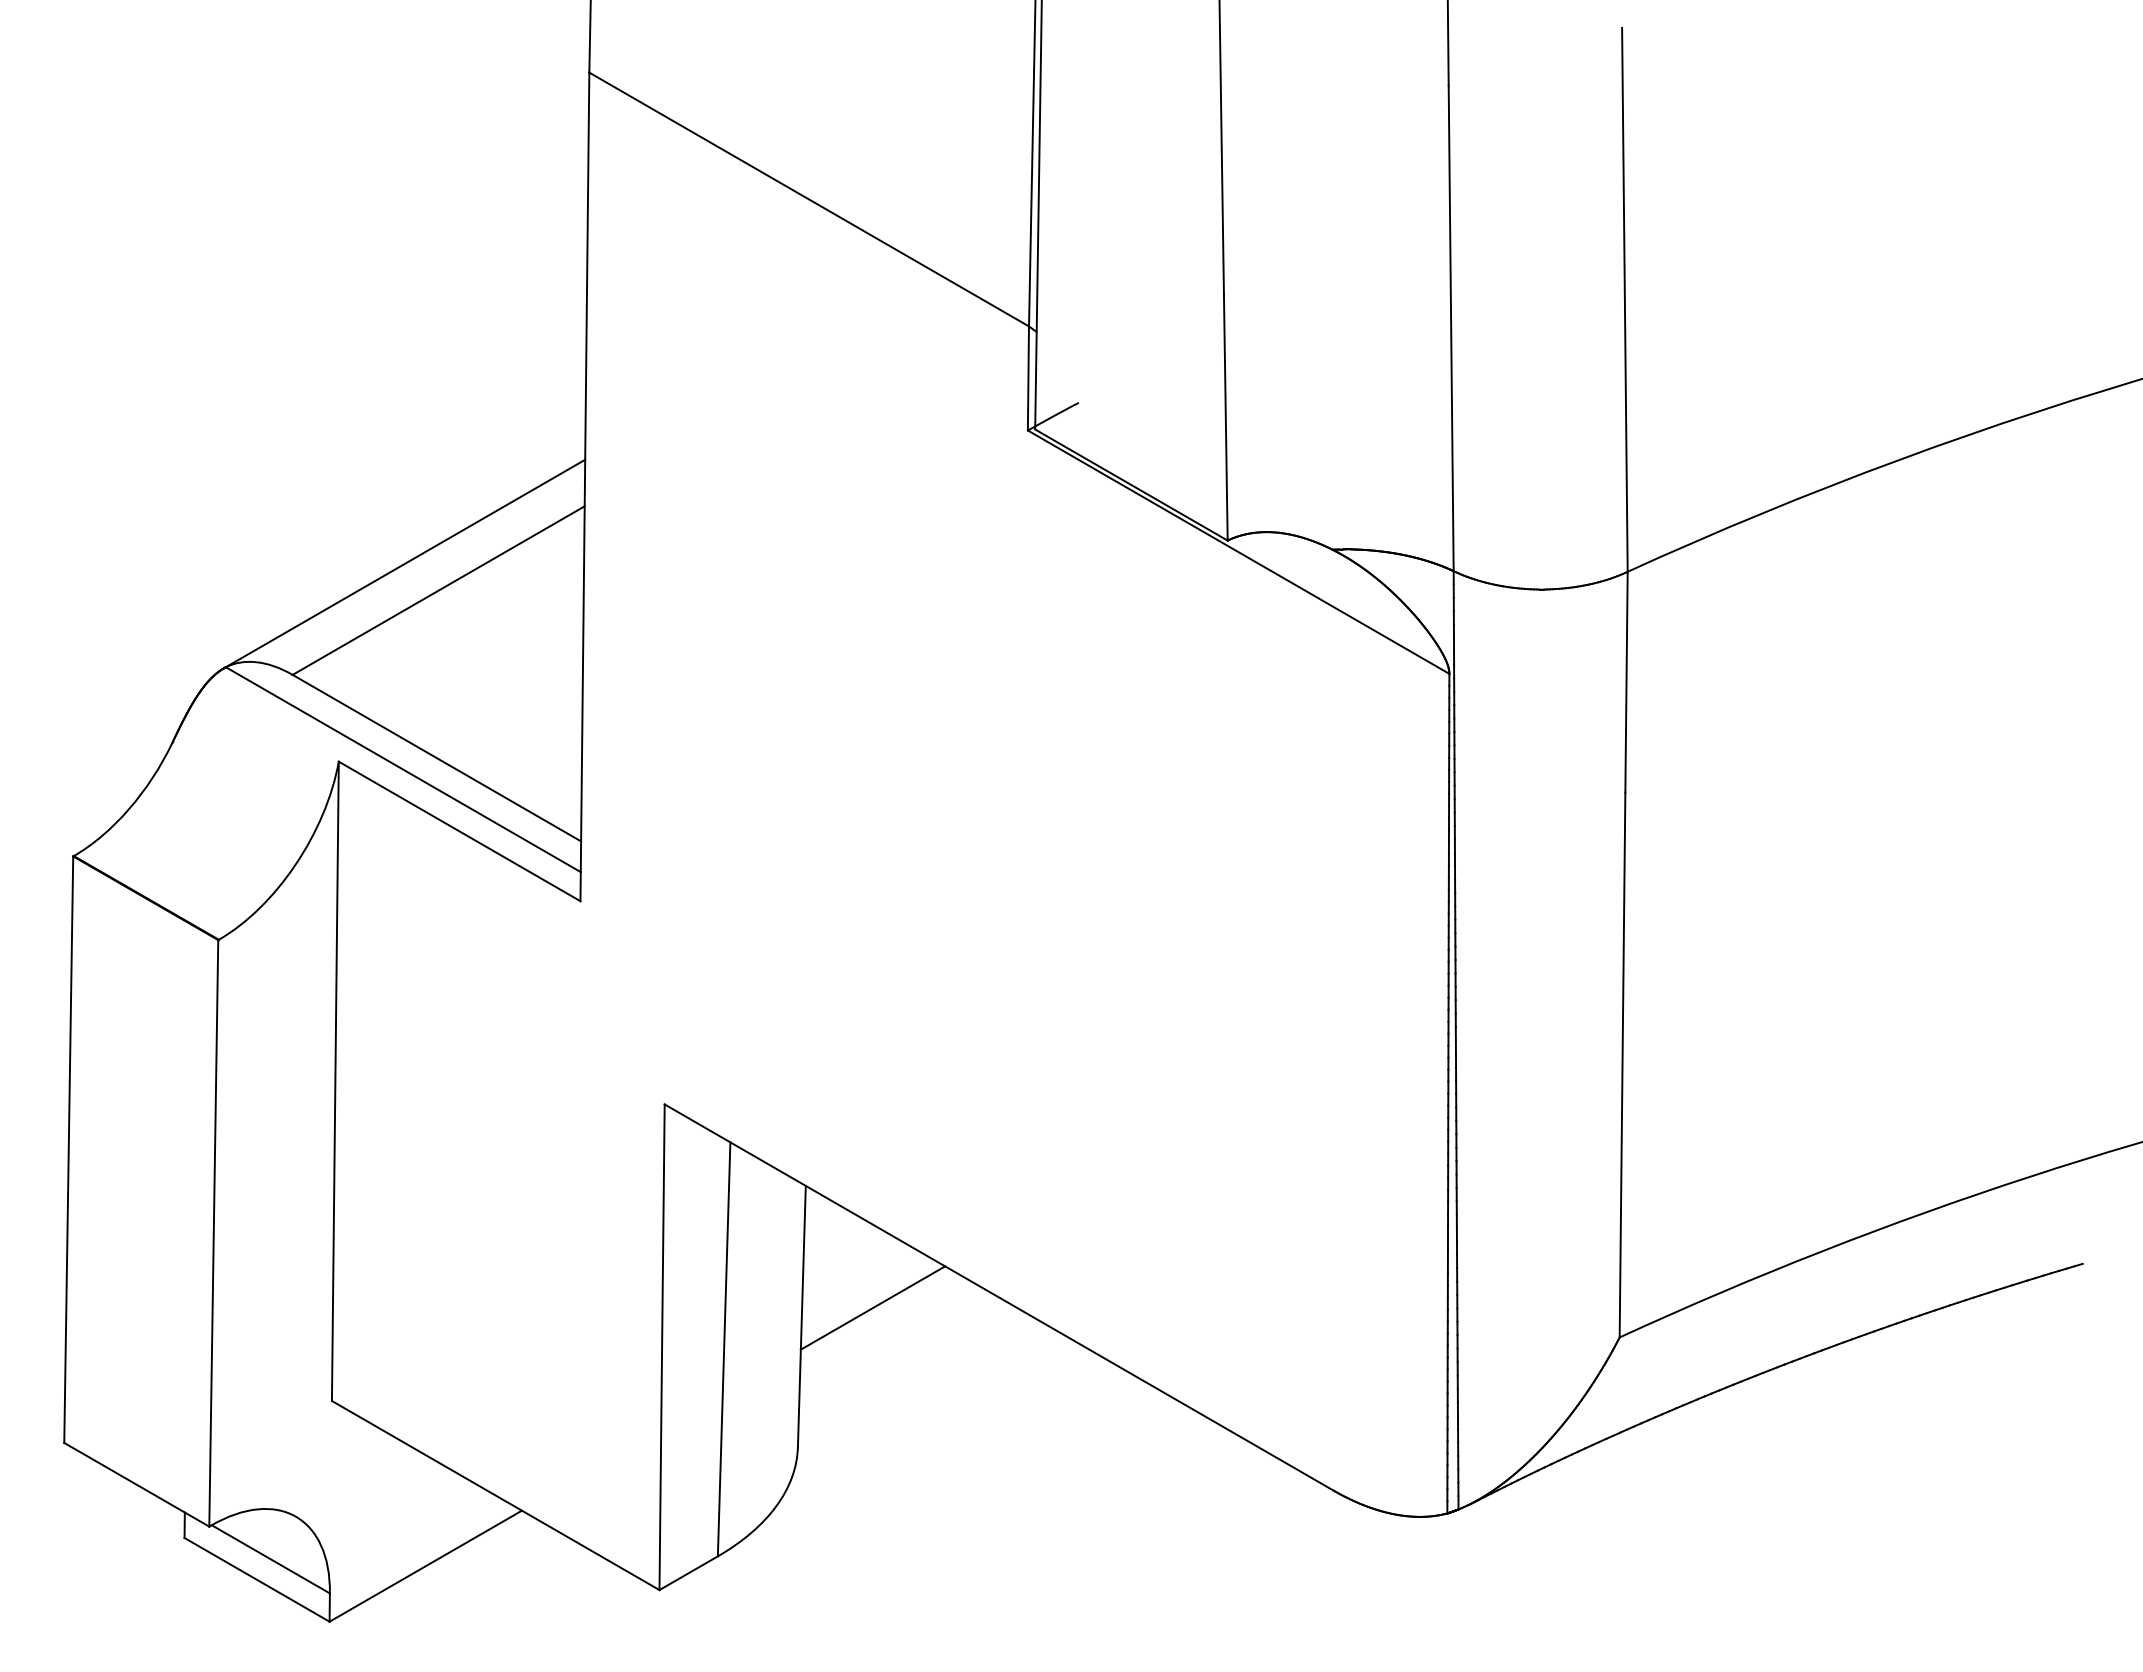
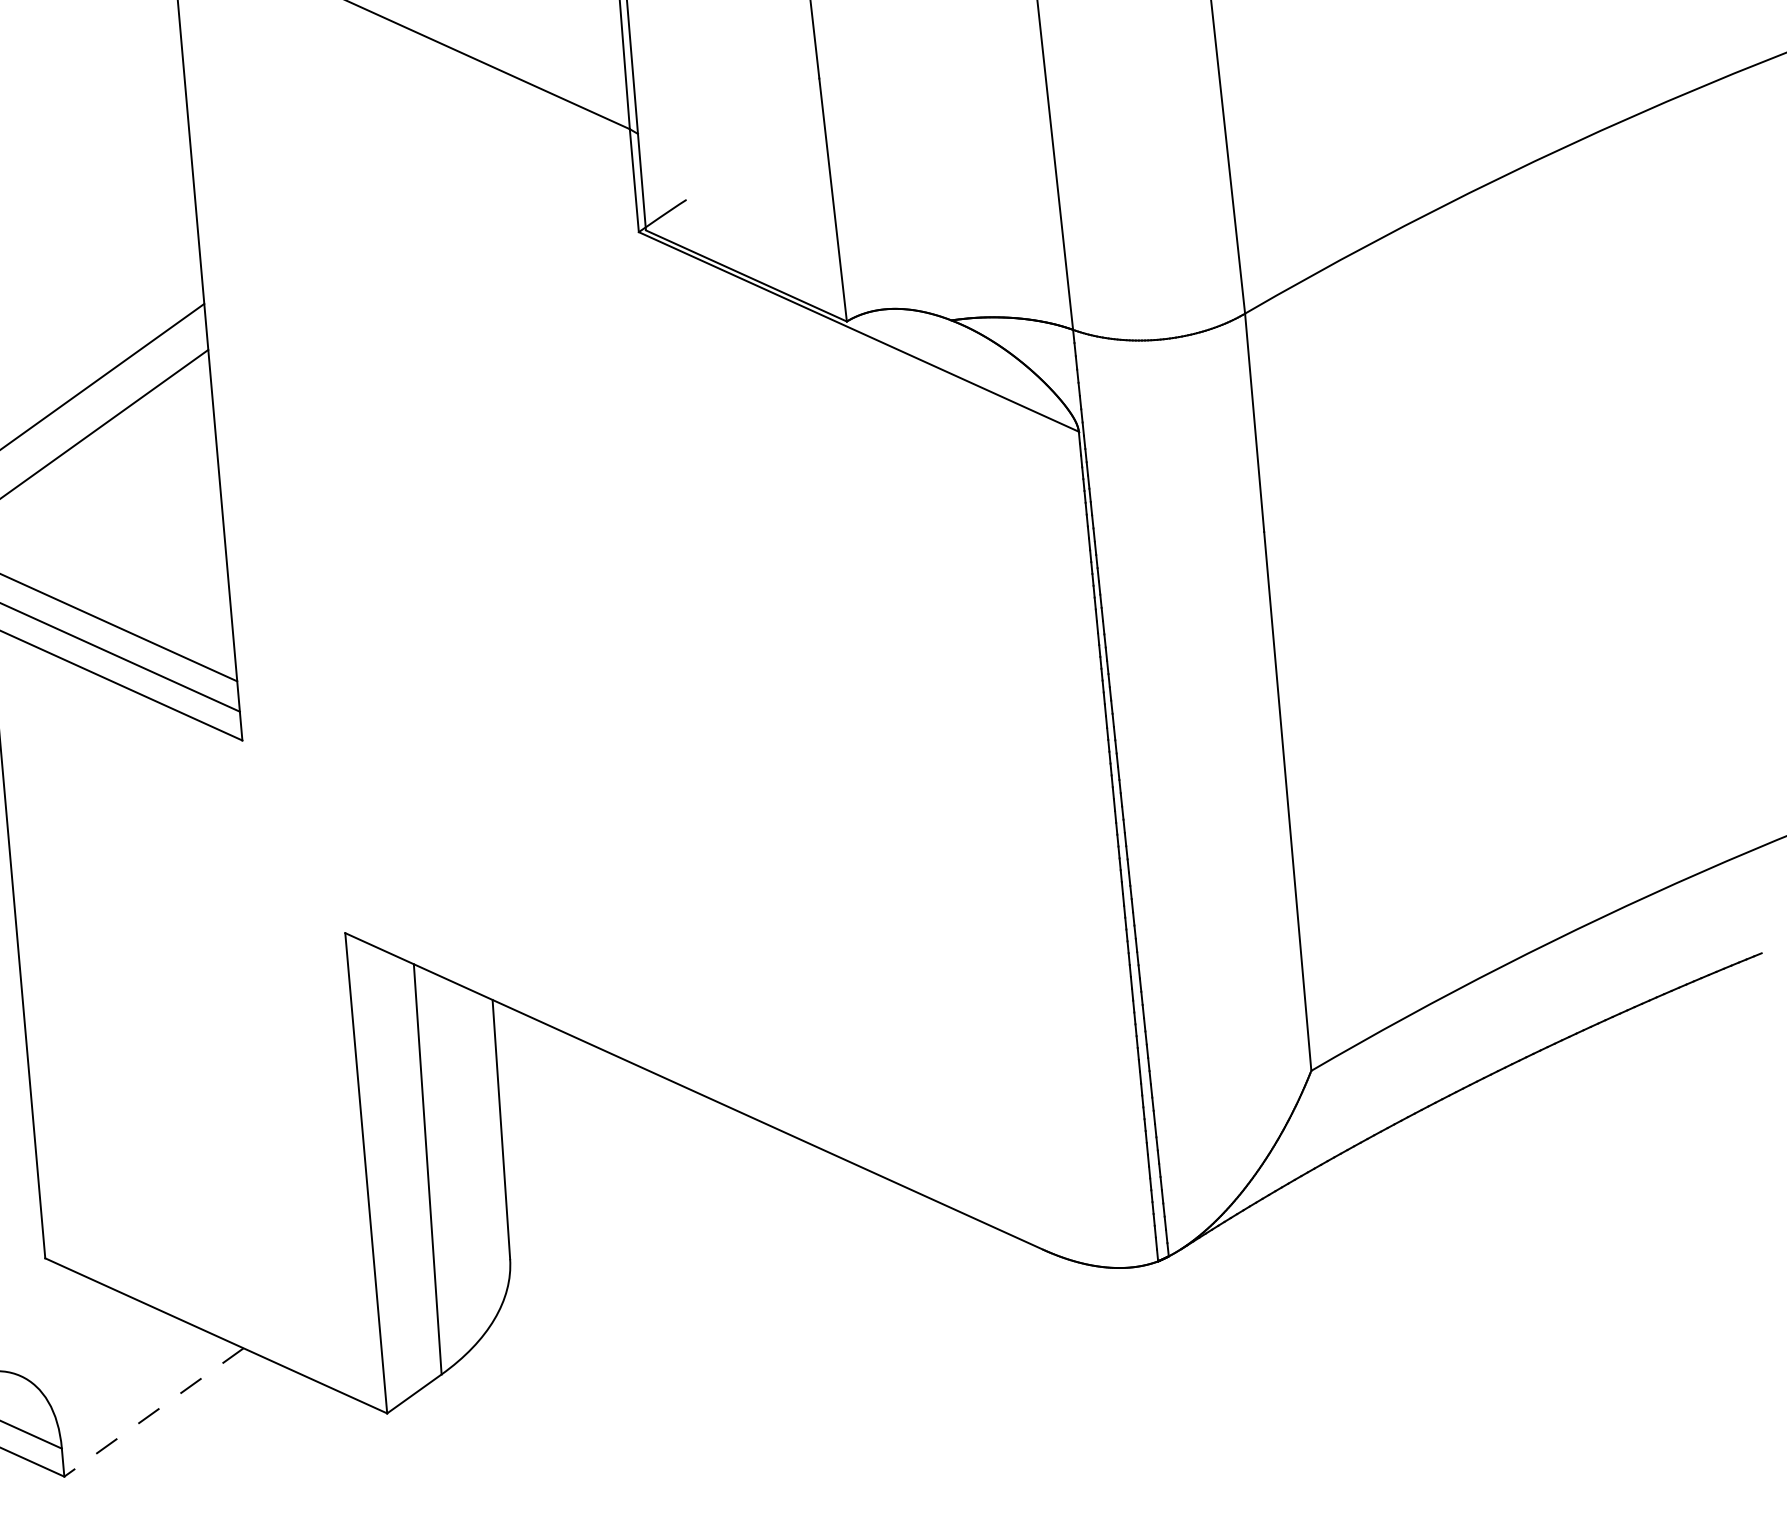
line: (872, 1307) -> (570, 1113), removed
line: (425, 1566) -> (153, 1412), solid -> dashed

